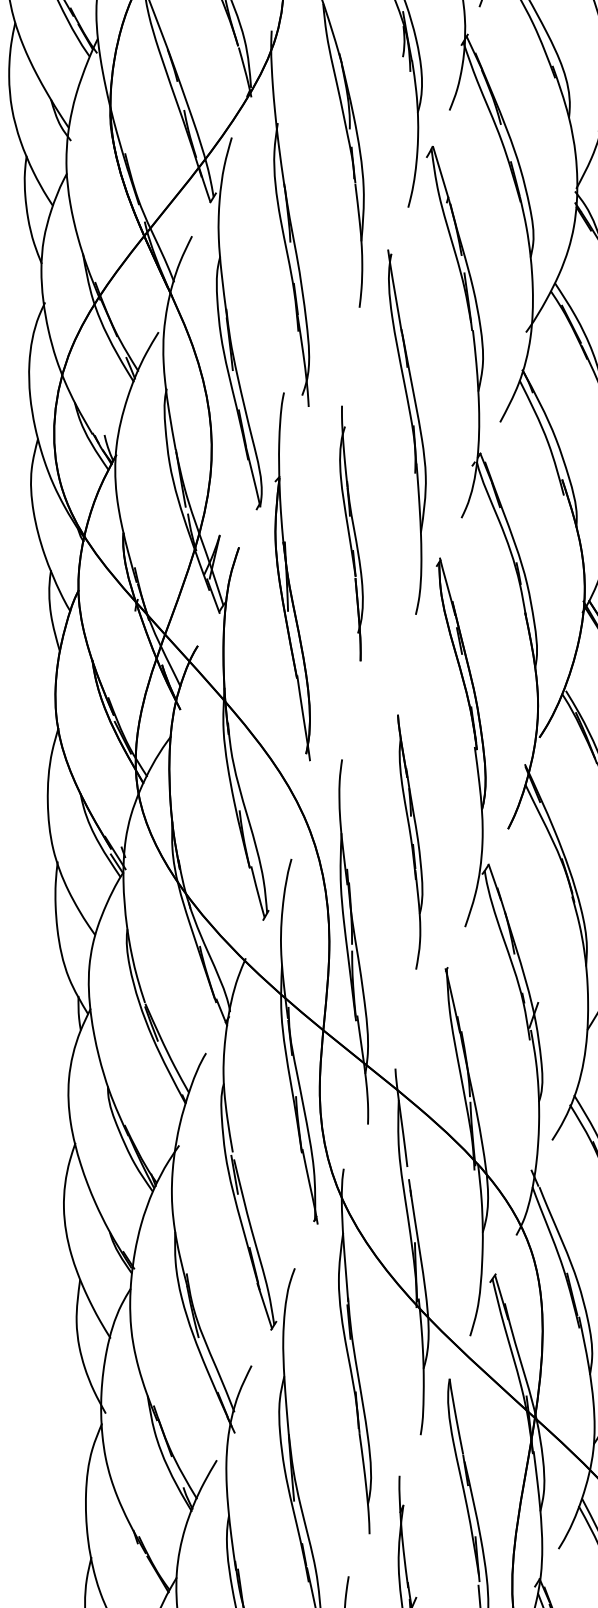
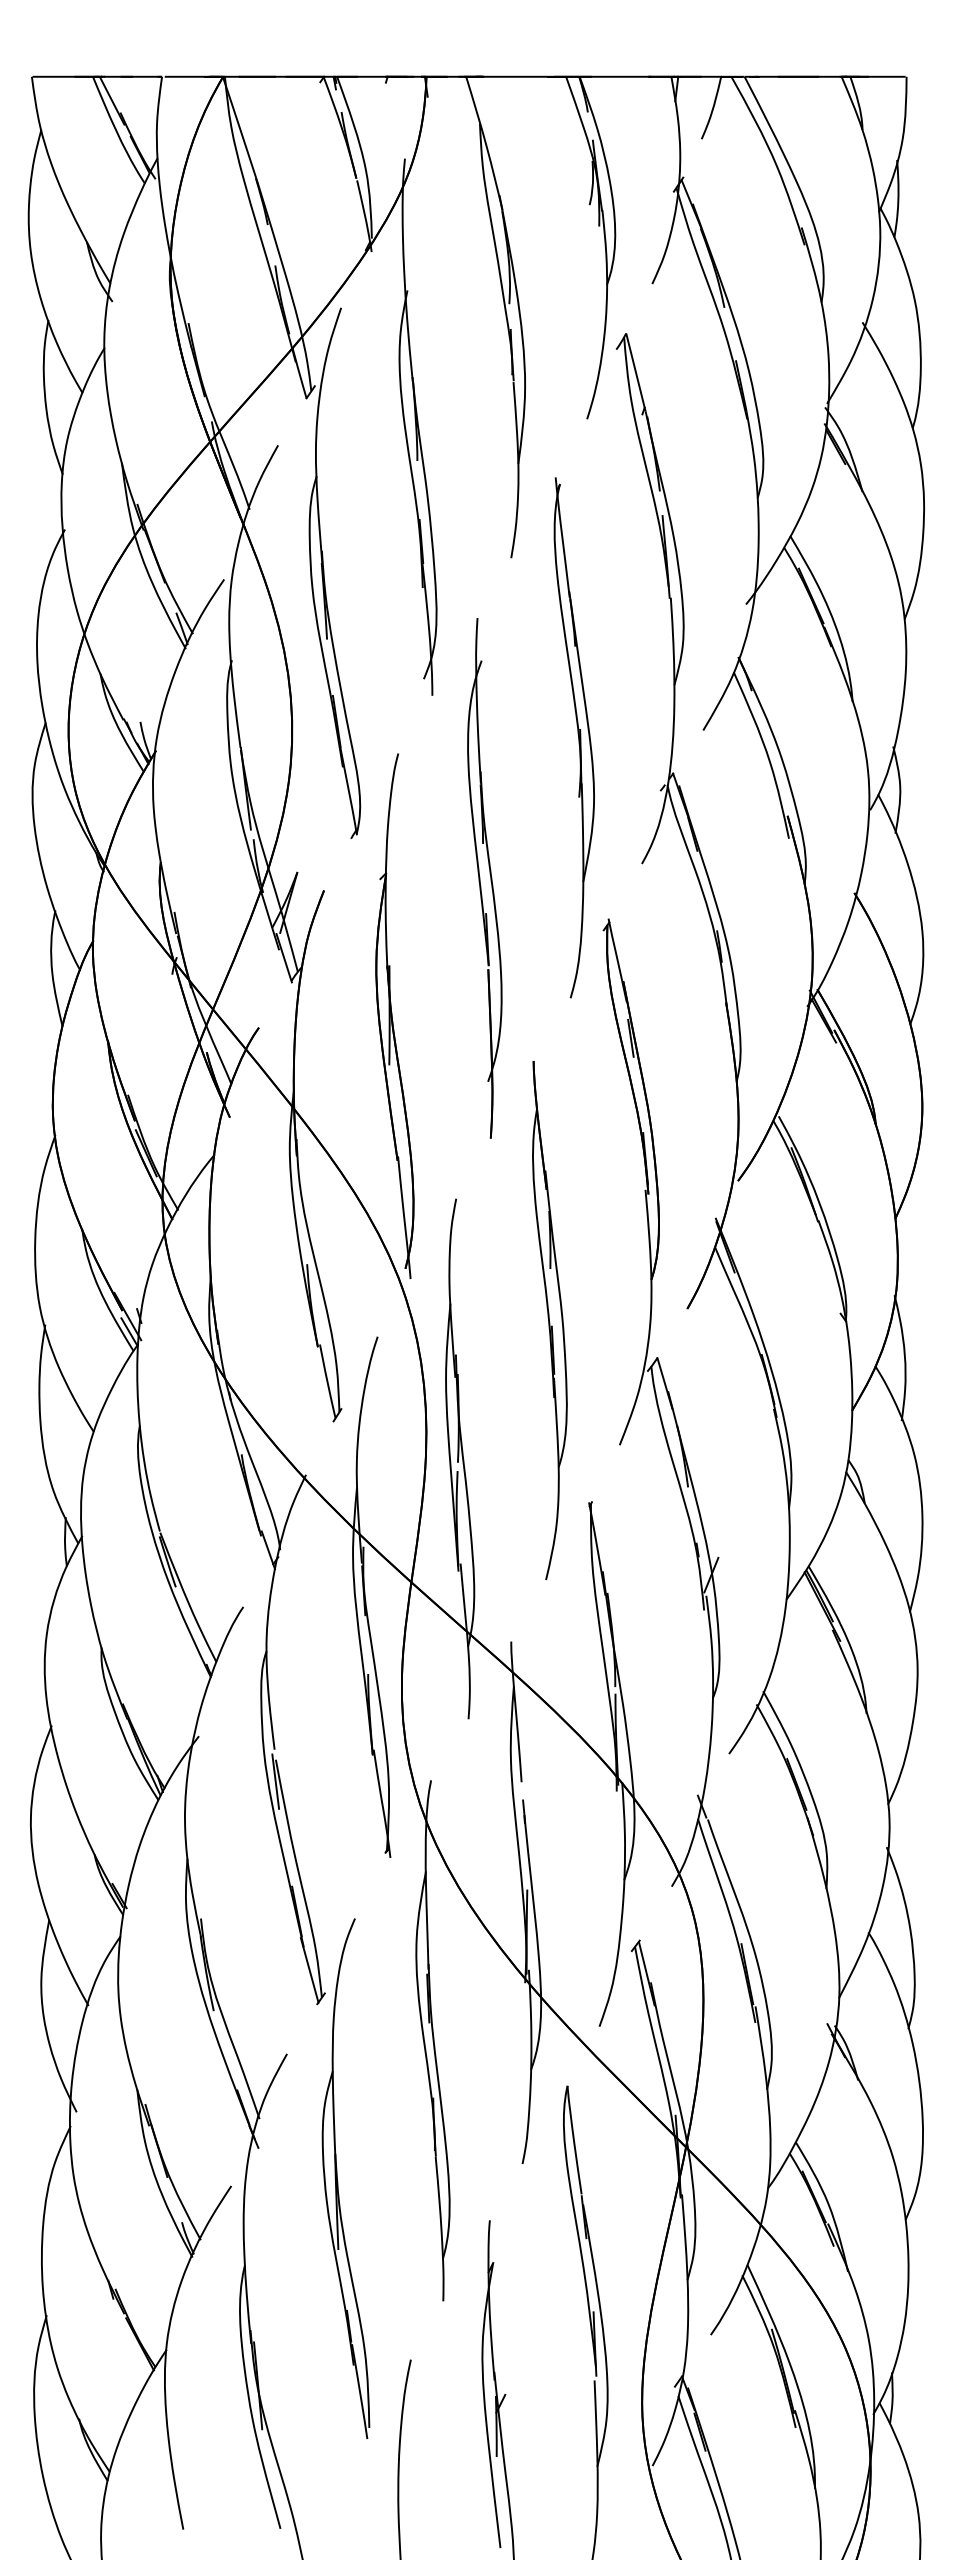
part: (351, 533) -> (484, 878), size x1.43
part: (290, 577) -> (394, 1016), moved
part: (411, 841) -> (549, 1320), size x1.43

